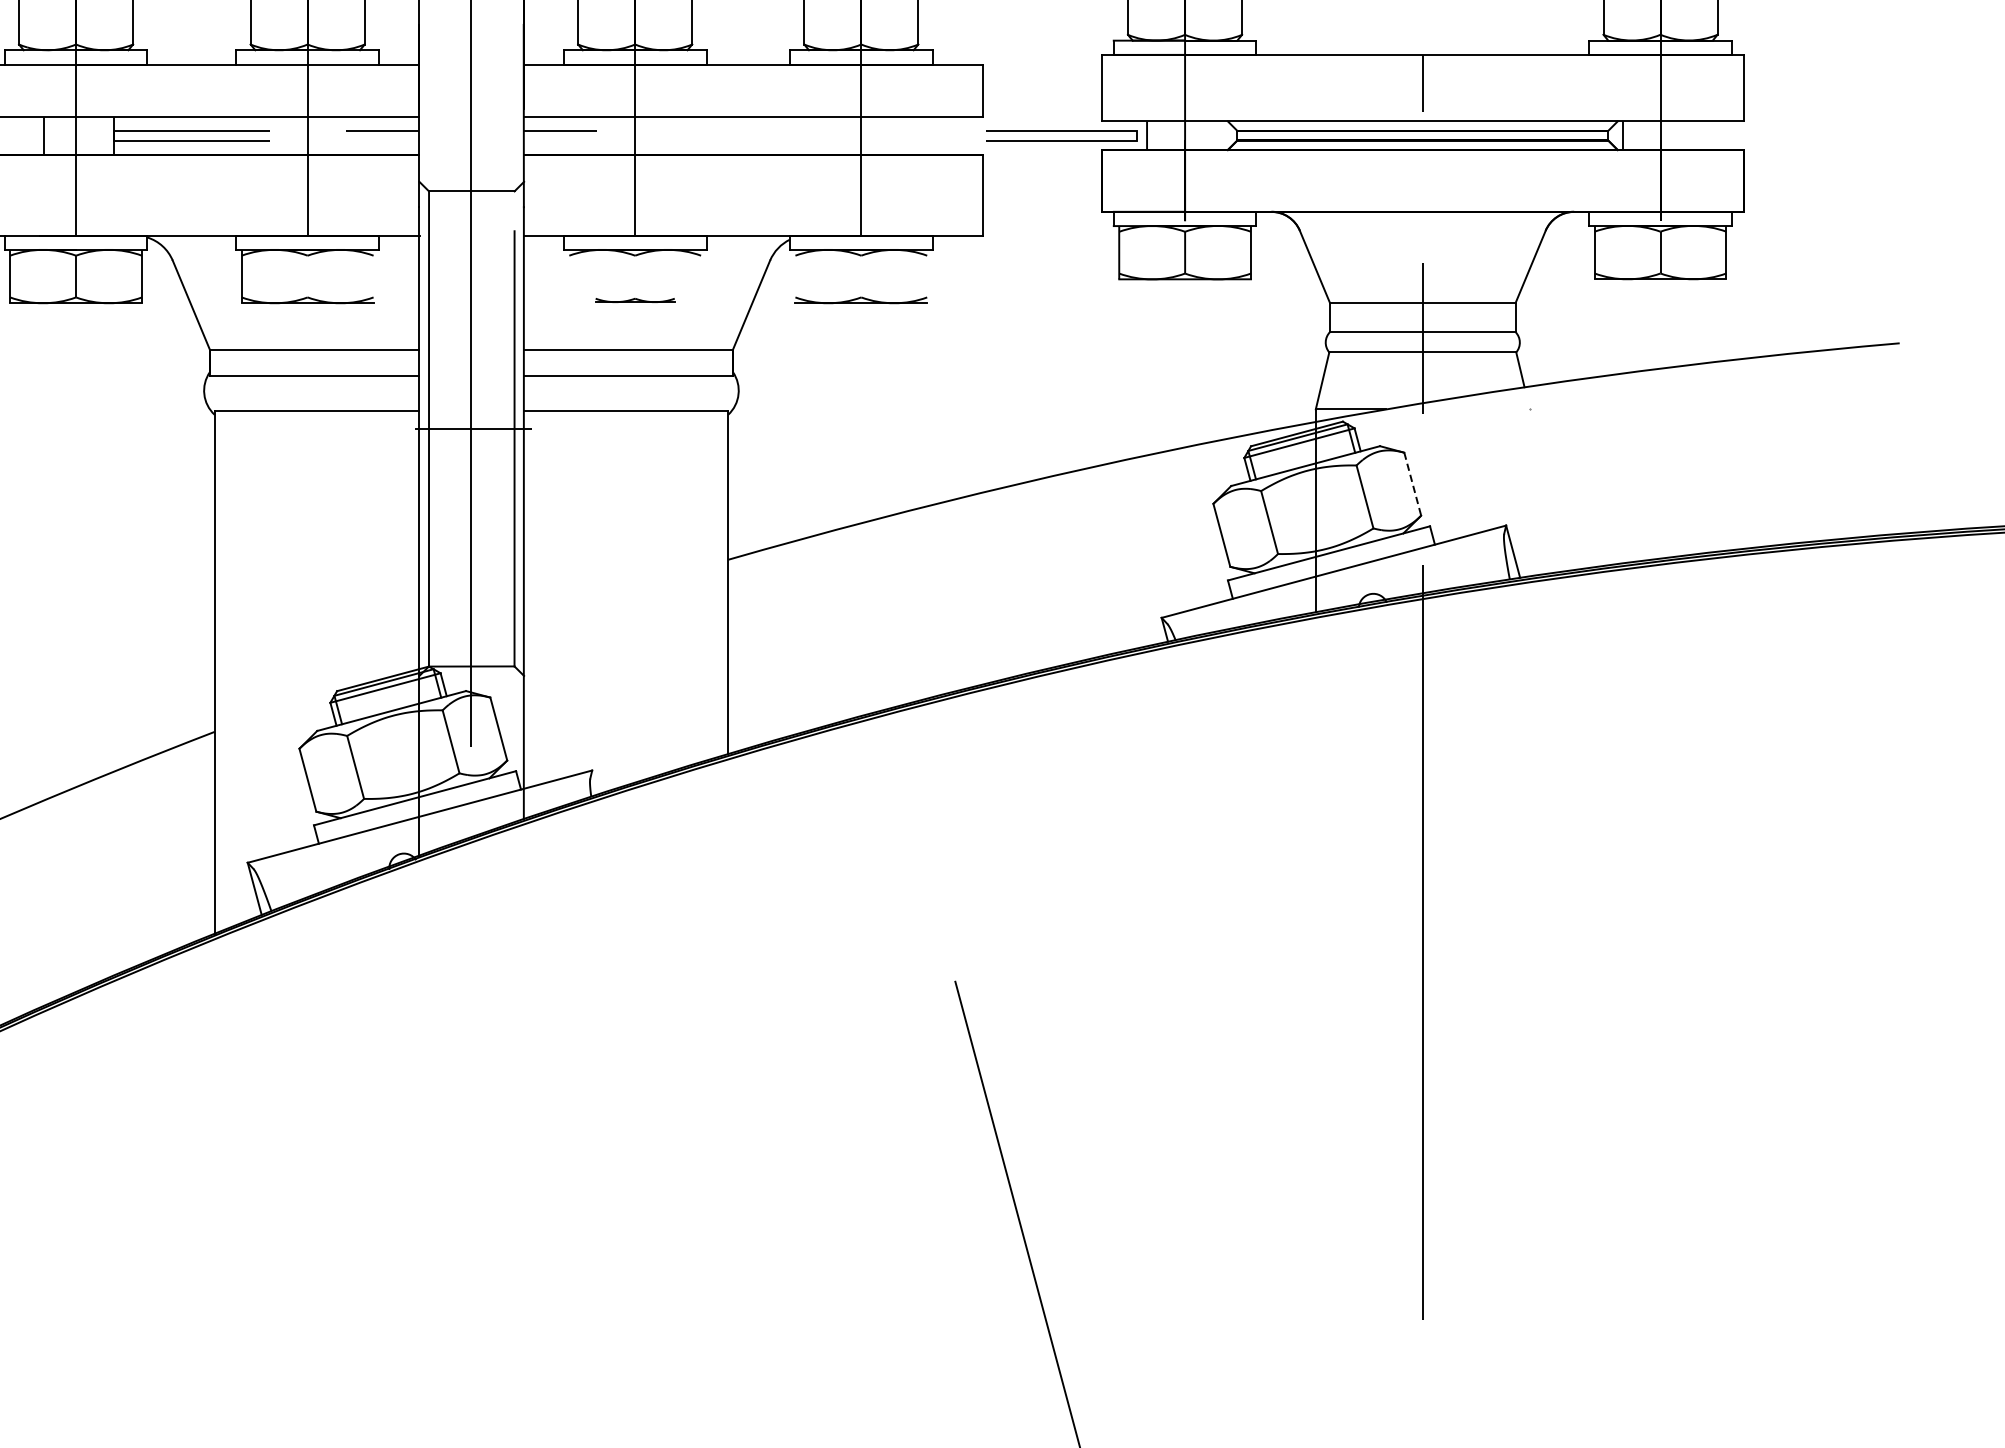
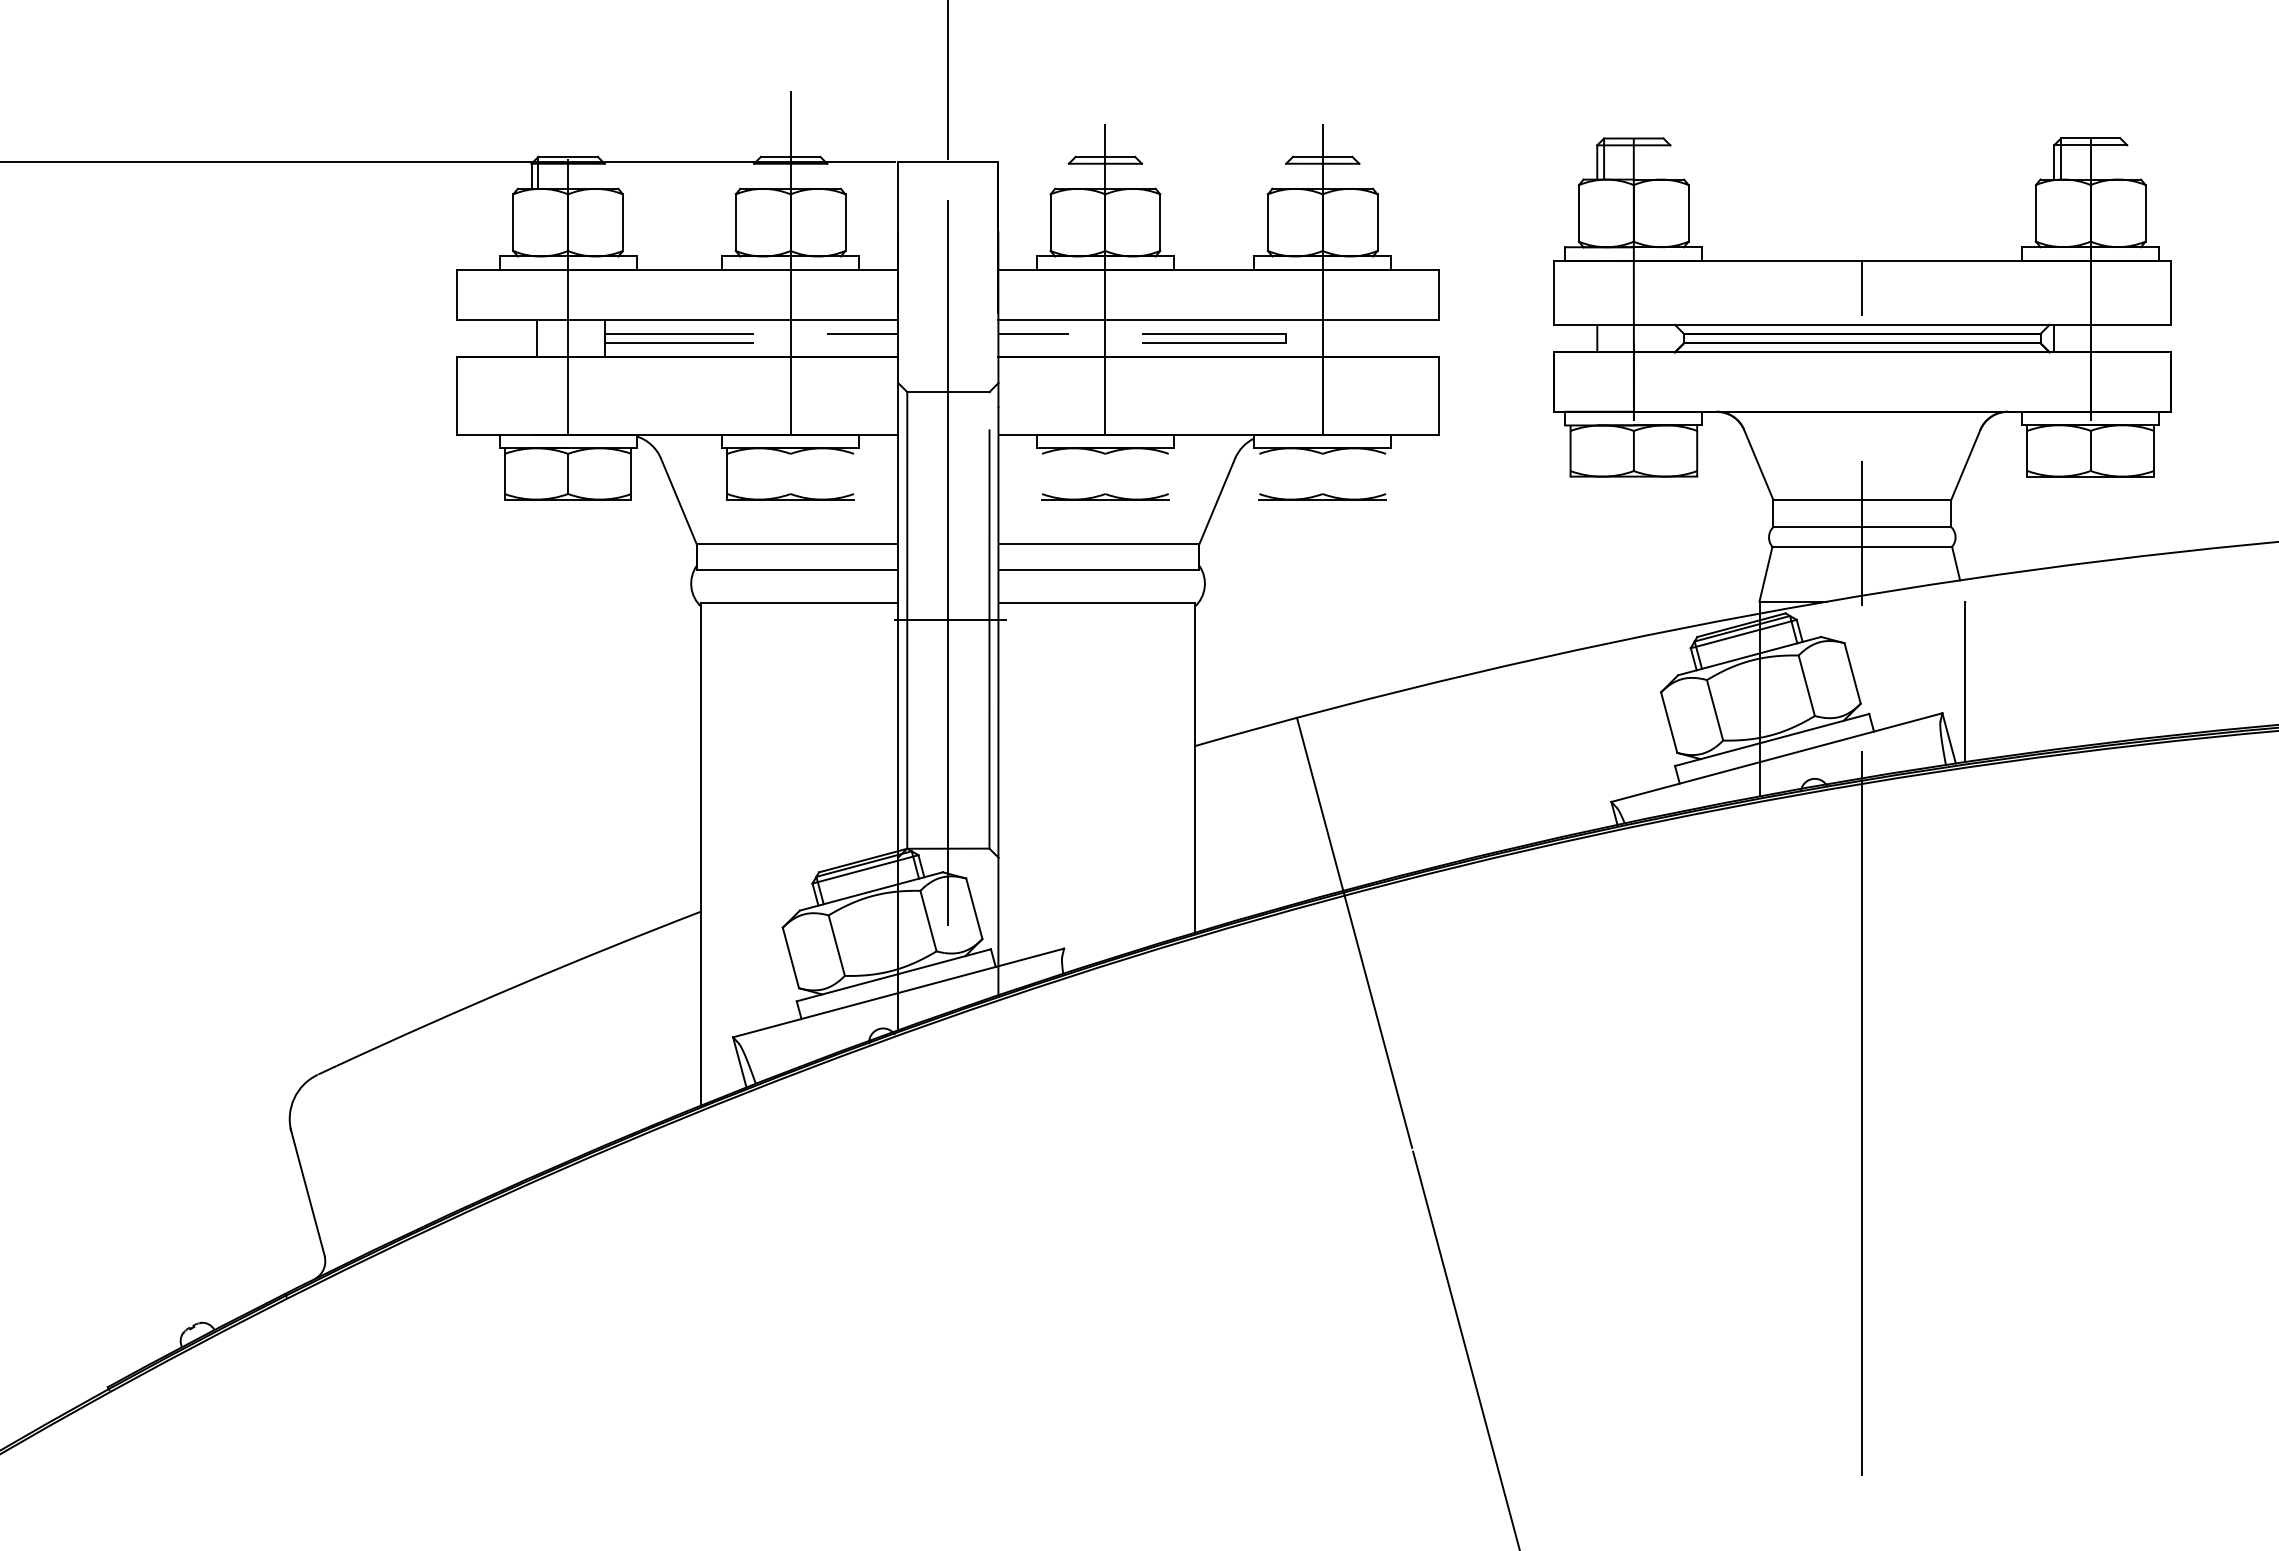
line: (1061, 131) -> (1214, 334), moved
part: (635, 300) -> (1105, 496), size x1.67
line: (1412, 484) -> (1852, 673), dashed -> solid
line: (1530, 492) -> (1965, 681), added
line: (894, 753) -> (1354, 932), added

